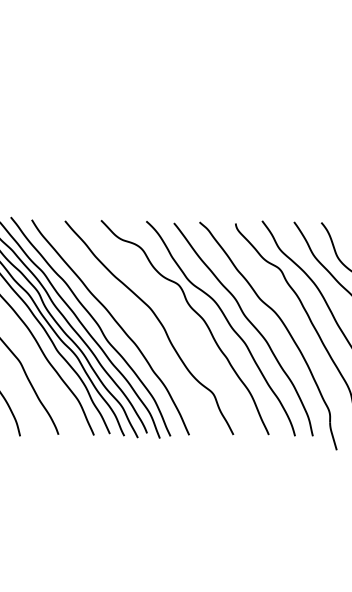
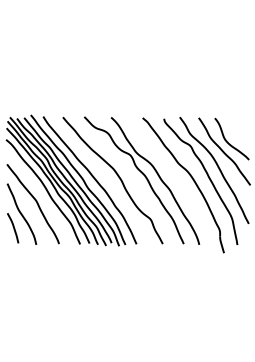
curve: (248, 322) -> (171, 177), removed

